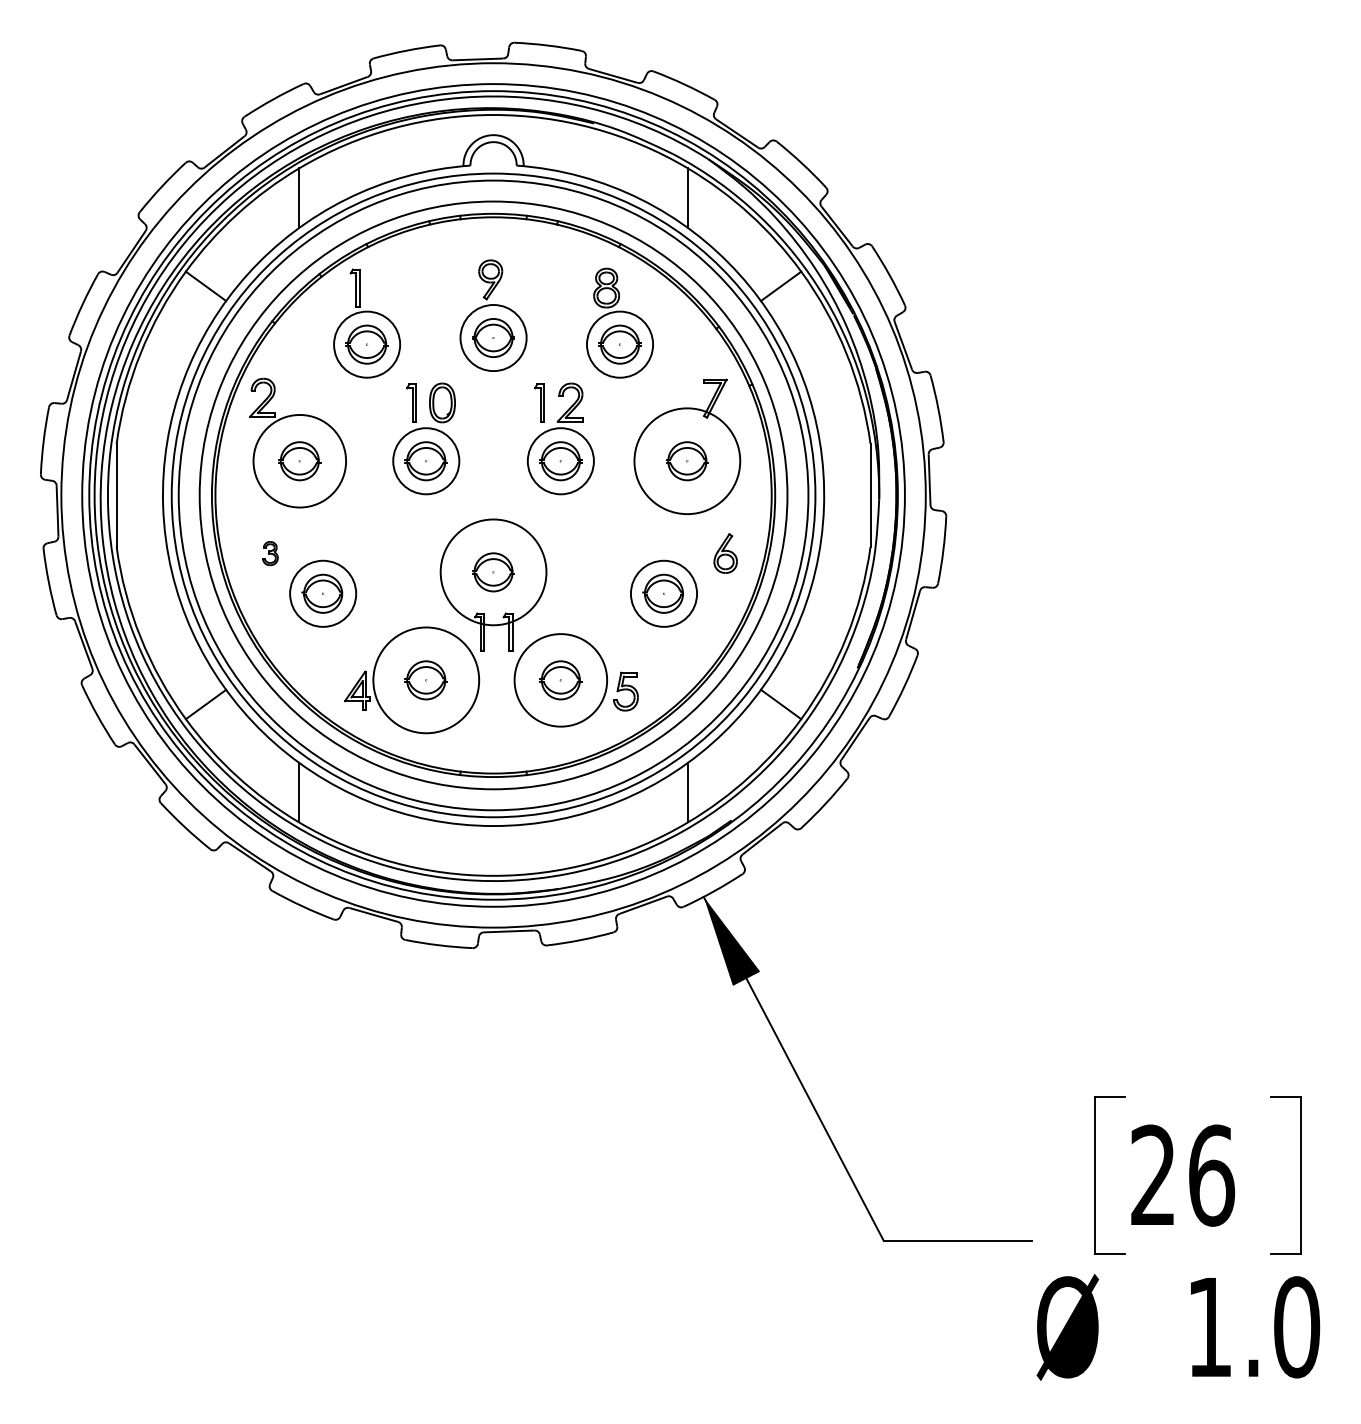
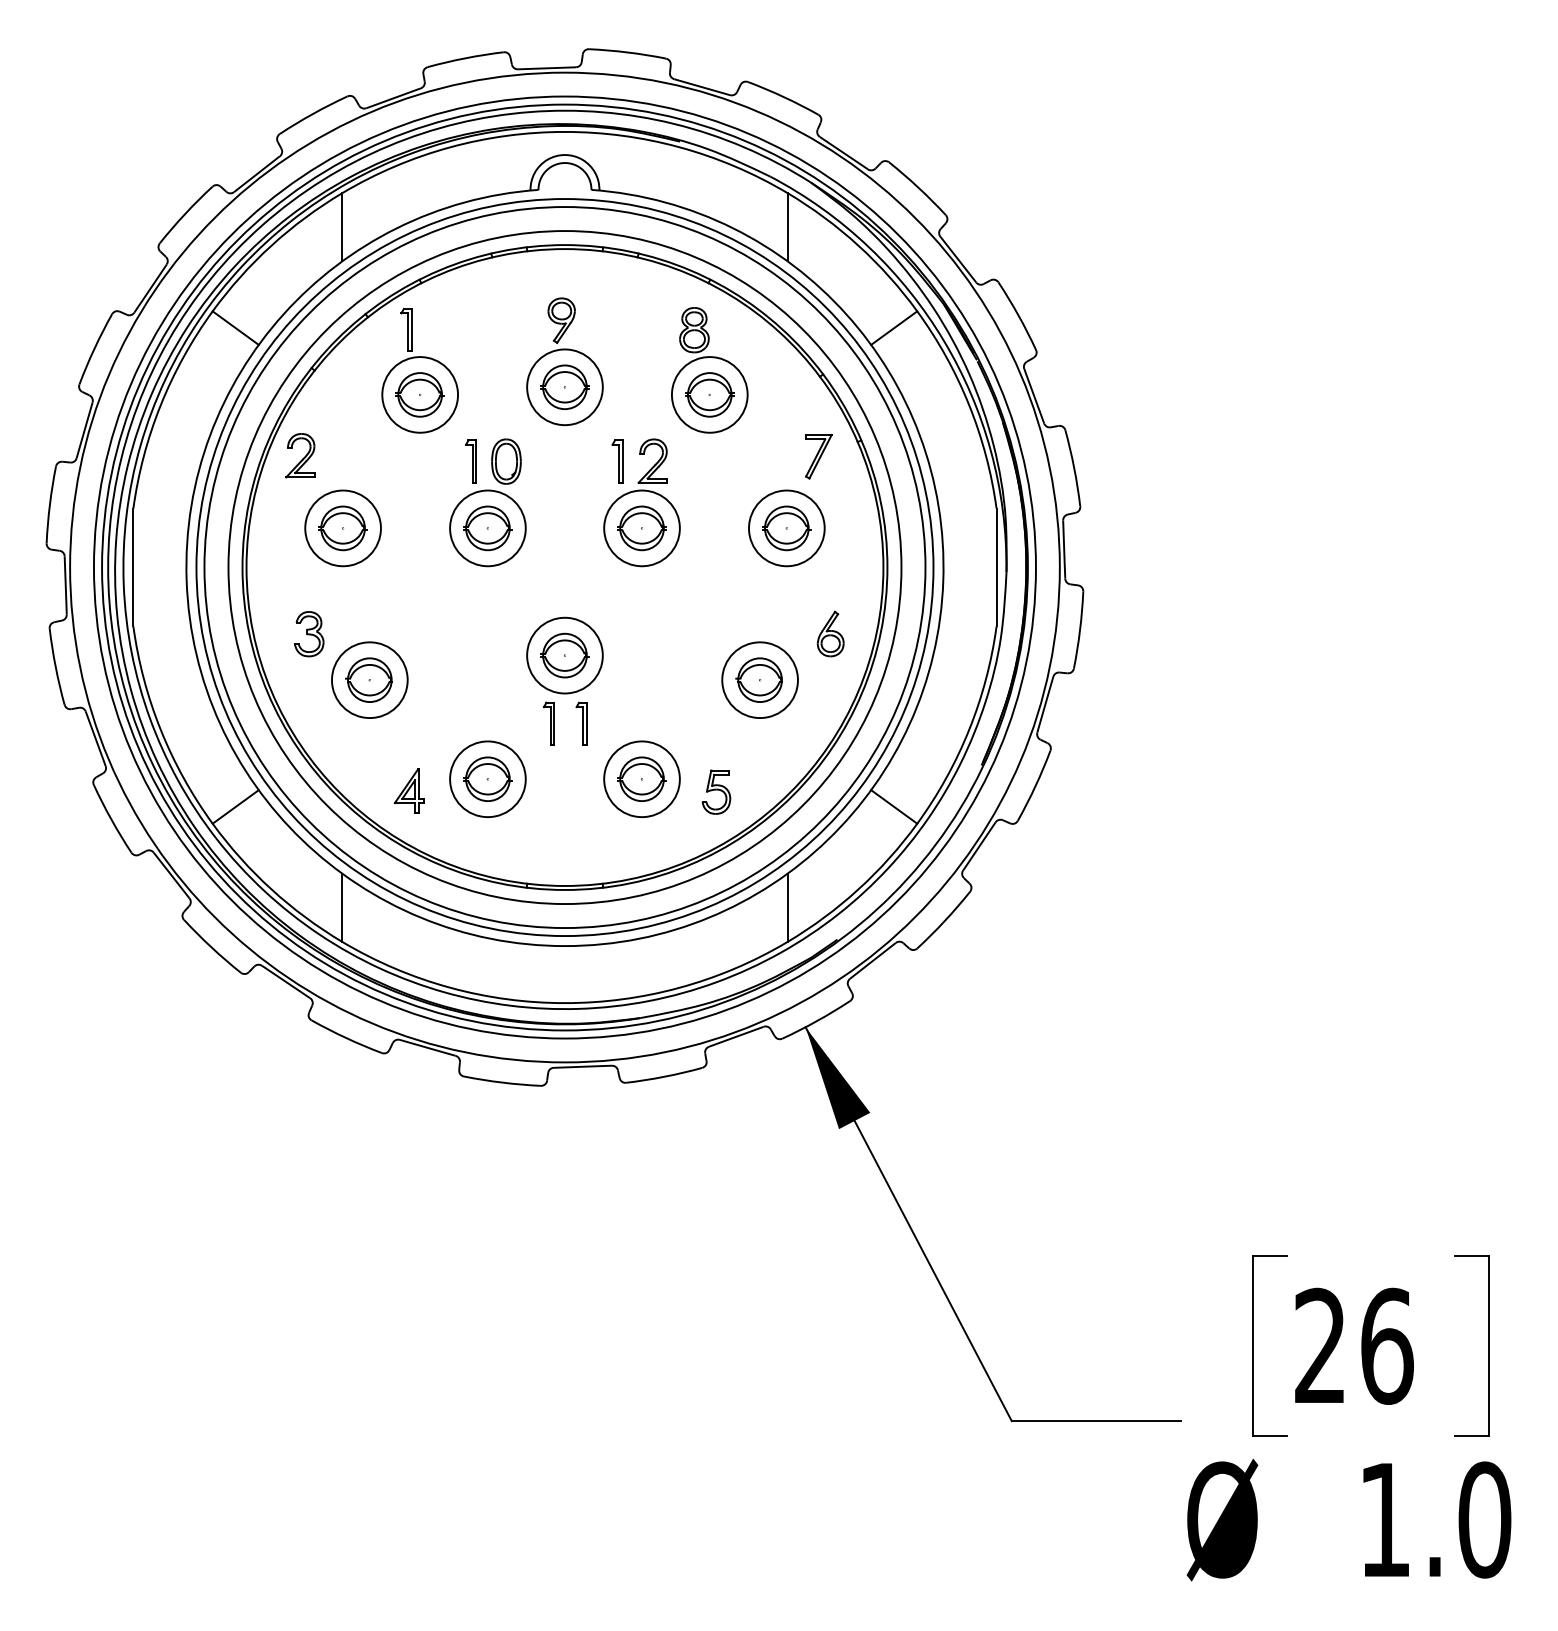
circle: (299, 461) -> (342, 528), size x0.71
circle: (687, 461) -> (787, 528), size x0.62
part: (270, 553) -> (309, 634), size x1.67
circle: (493, 572) -> (564, 655), size x0.62
circle: (426, 680) -> (488, 779), size x0.62
circle: (560, 680) -> (641, 779), size x0.71

